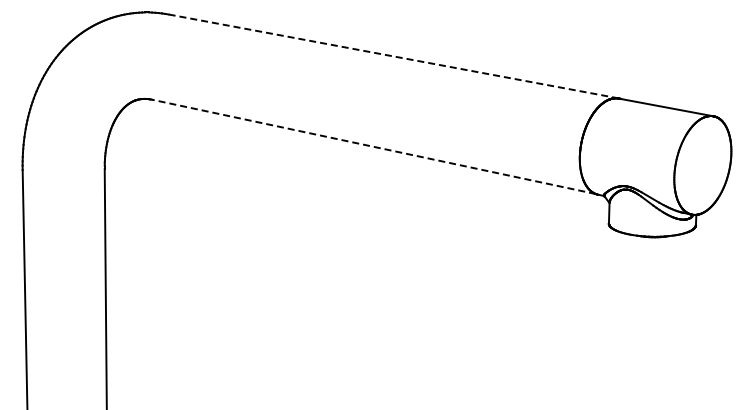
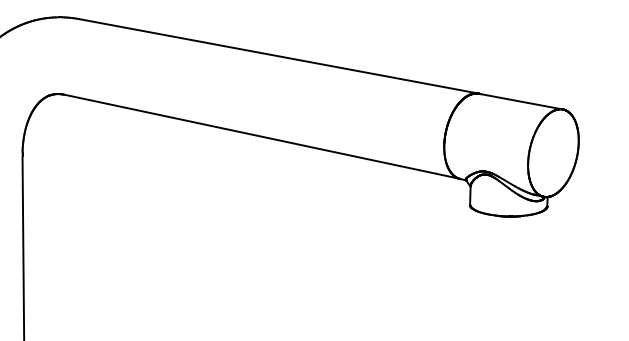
line: (393, 56) -> (278, 56), dashed -> solid
line: (373, 146) -> (261, 136), dashed -> solid

